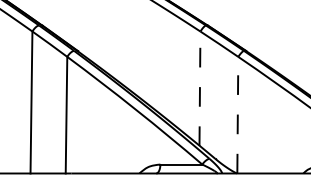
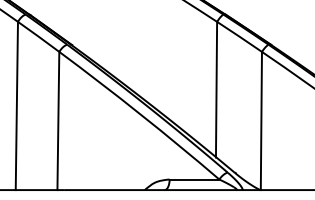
line: (199, 88) -> (215, 89), dashed -> solid
line: (237, 114) -> (261, 120), dashed -> solid

